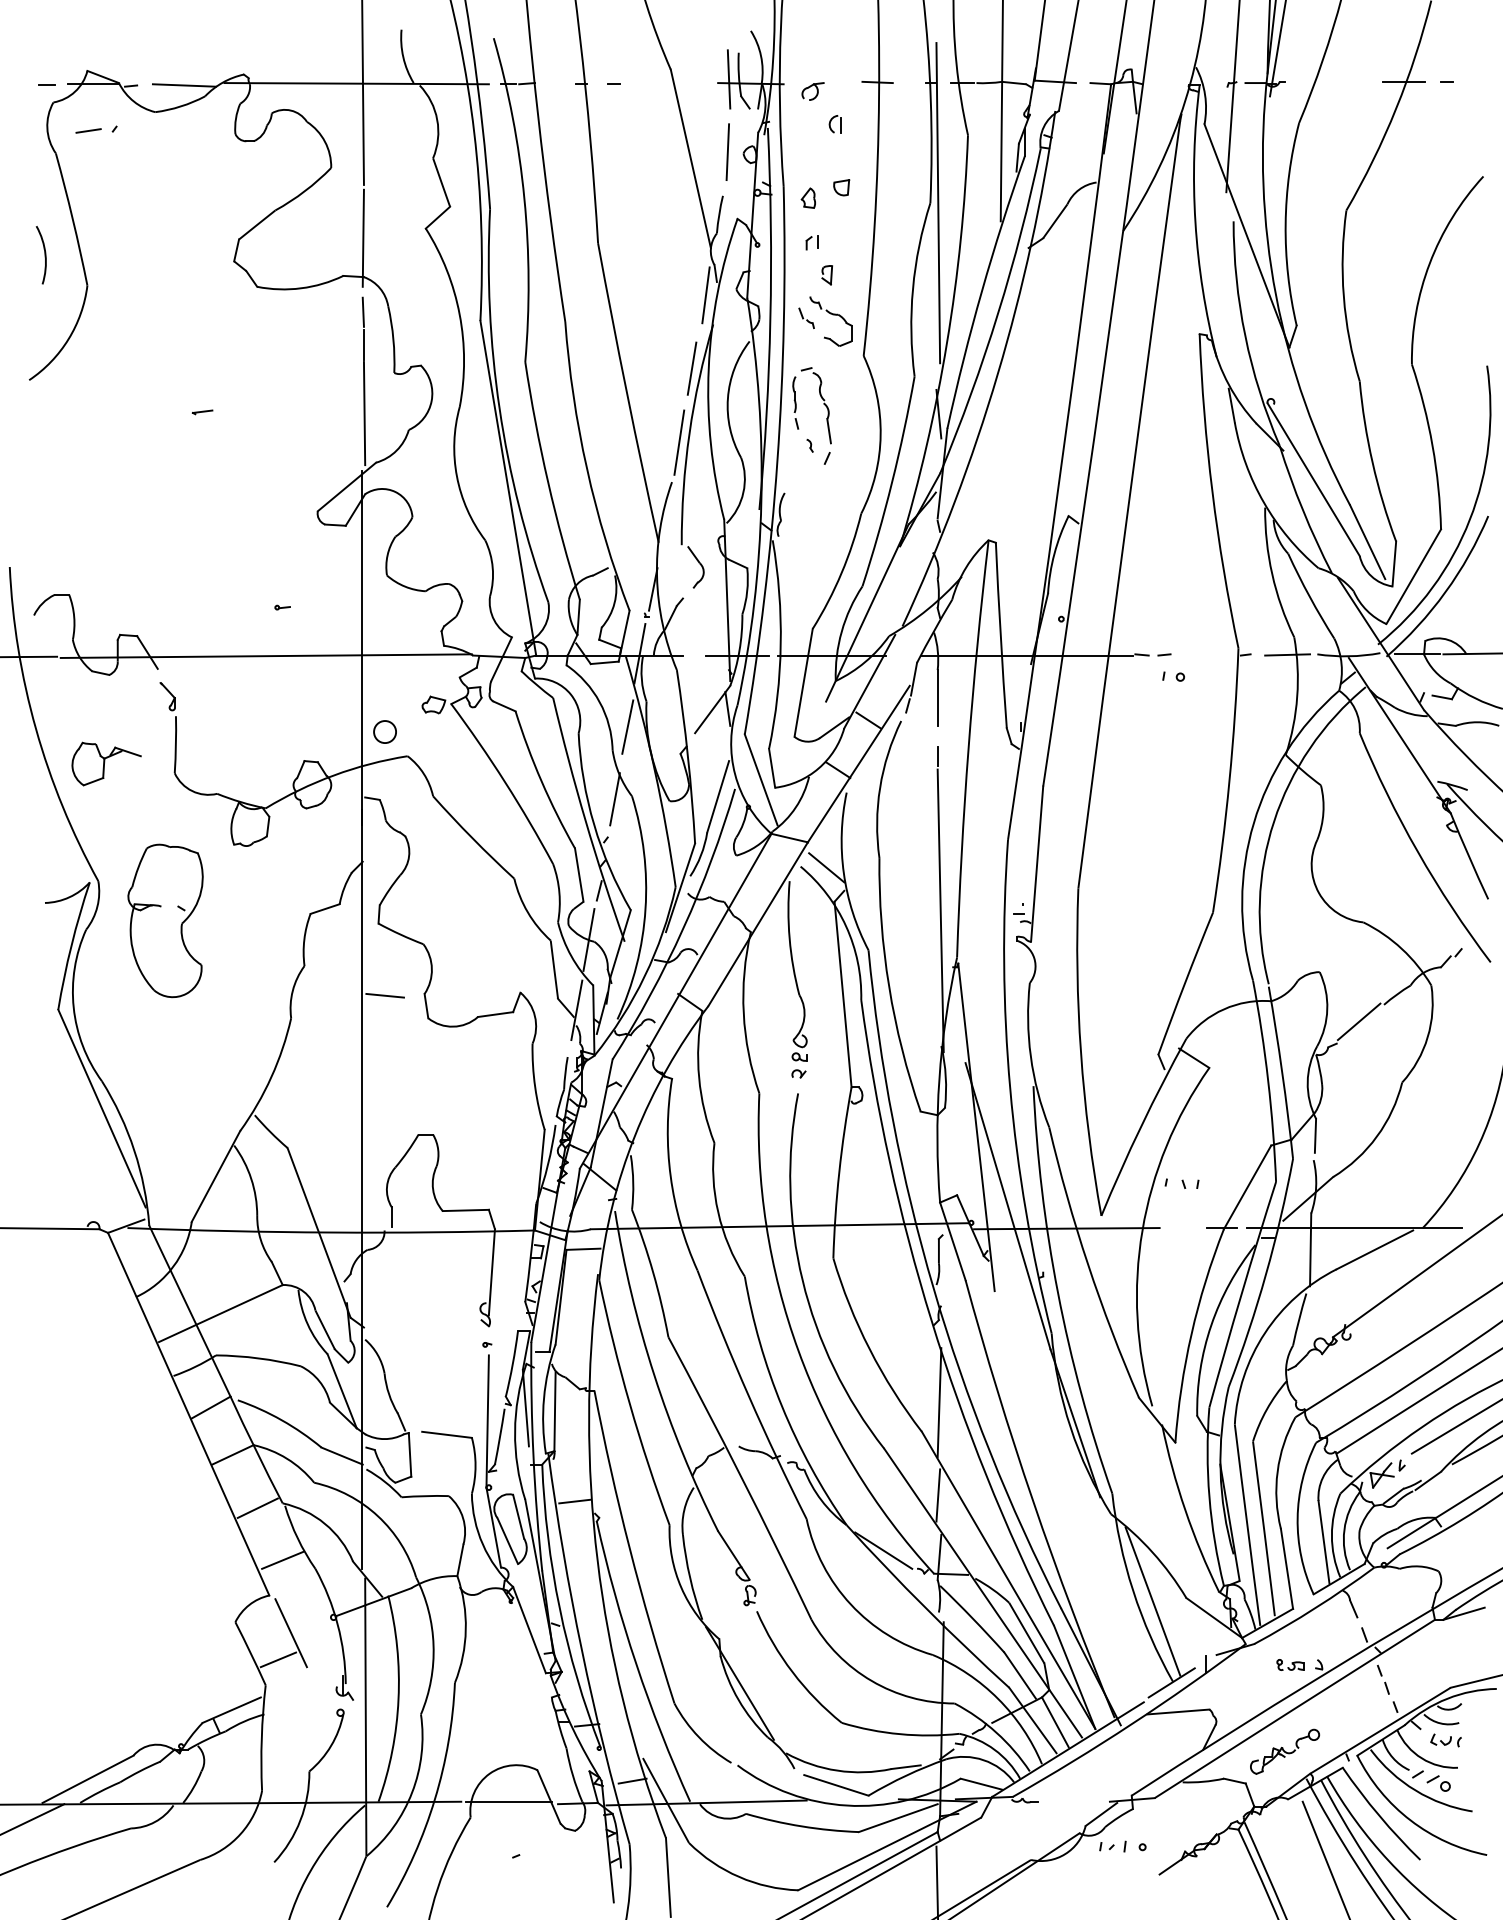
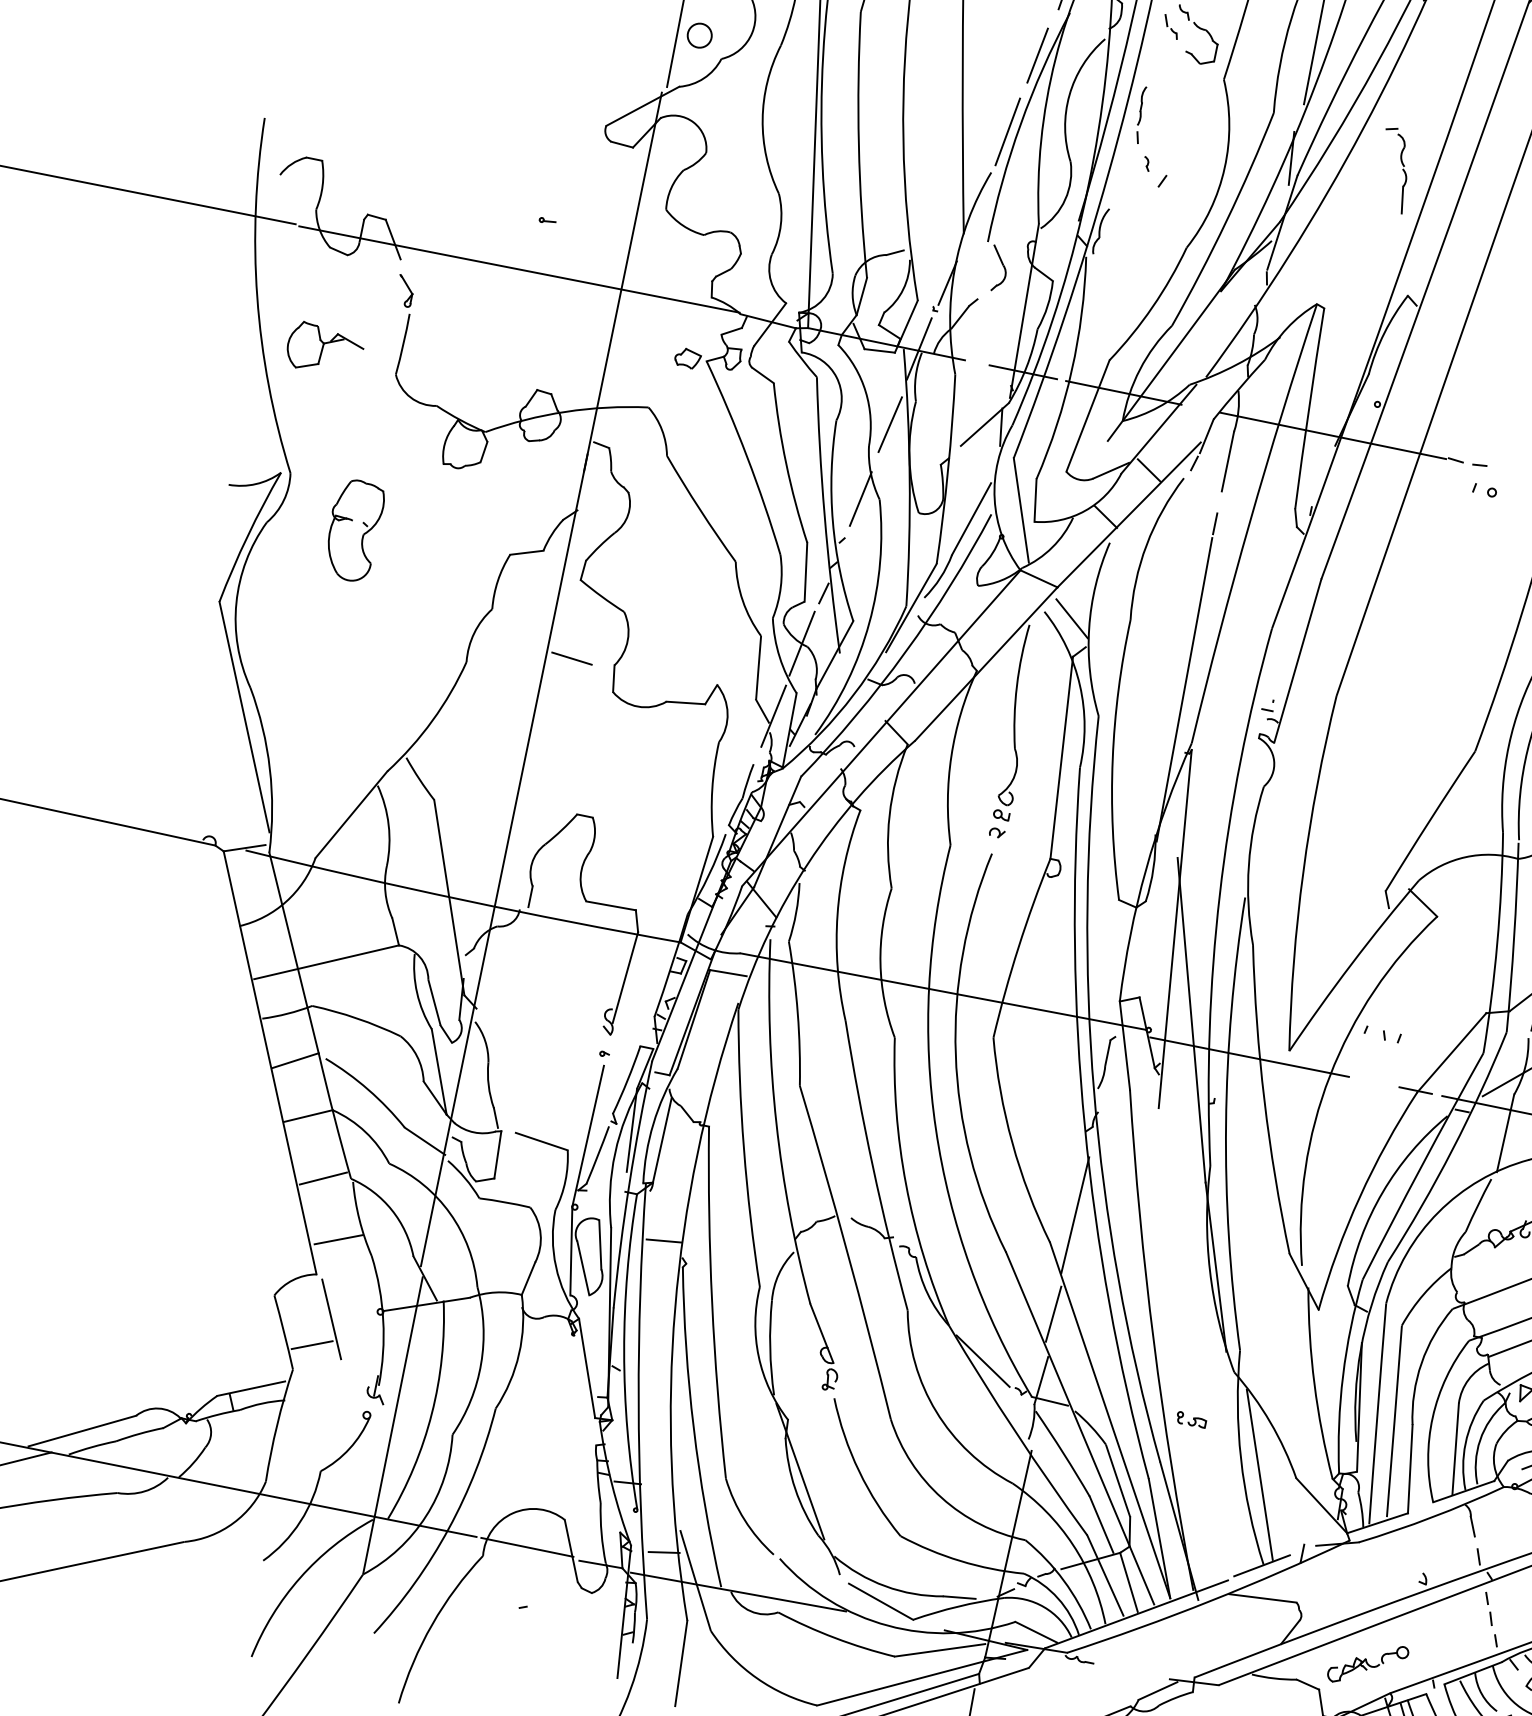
part: (823, 404) -> (1402, 170), moved
circle: (384, 731) -> (699, 34), moved
part: (165, 920) -> (353, 529), size x0.6
part: (1290, 1664) -> (1191, 1419), moved

